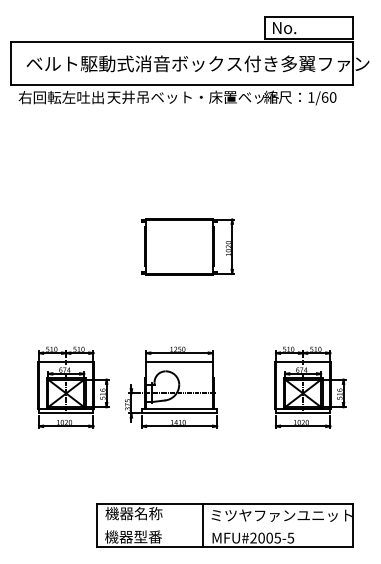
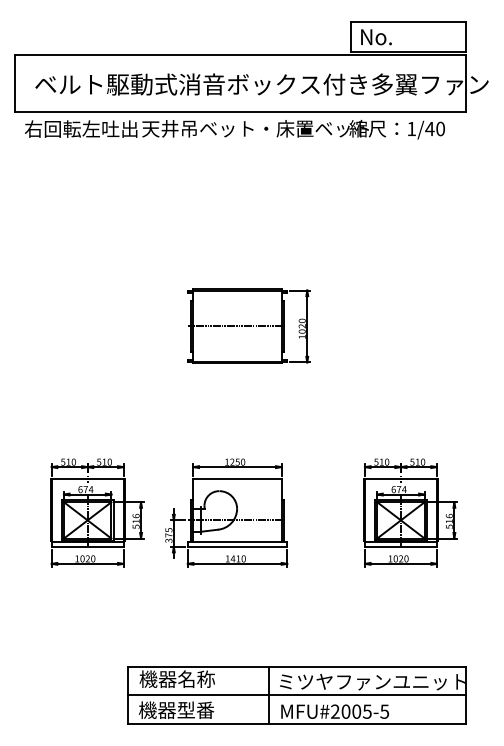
text: (324, 97) -> (429, 128), 1/60 -> 1/40
line: (179, 246) -> (237, 326), added
line: (224, 525) -> (296, 695), added

